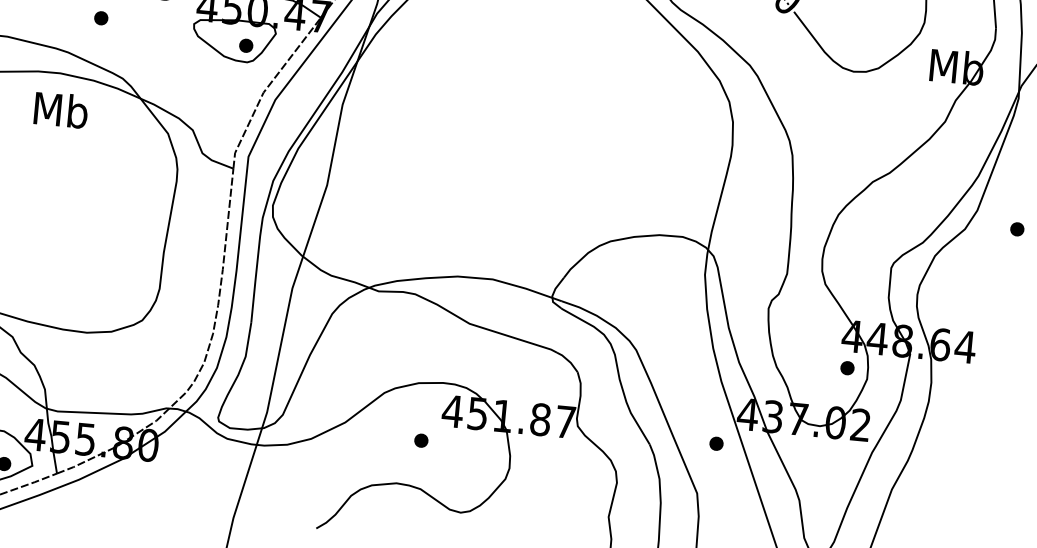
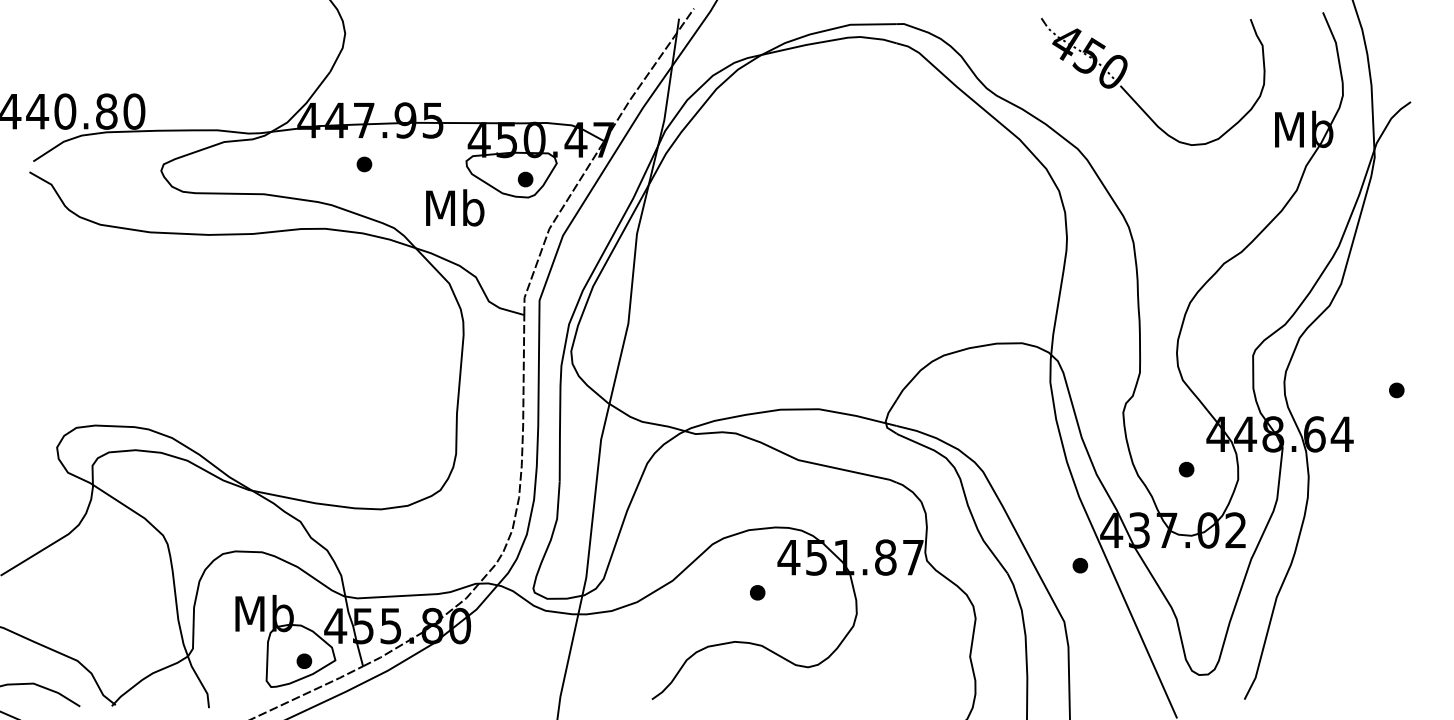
text: (61, 109) -> (455, 207), moved
part: (1017, 229) -> (1396, 390), moved
part: (847, 368) -> (1186, 469), moved

